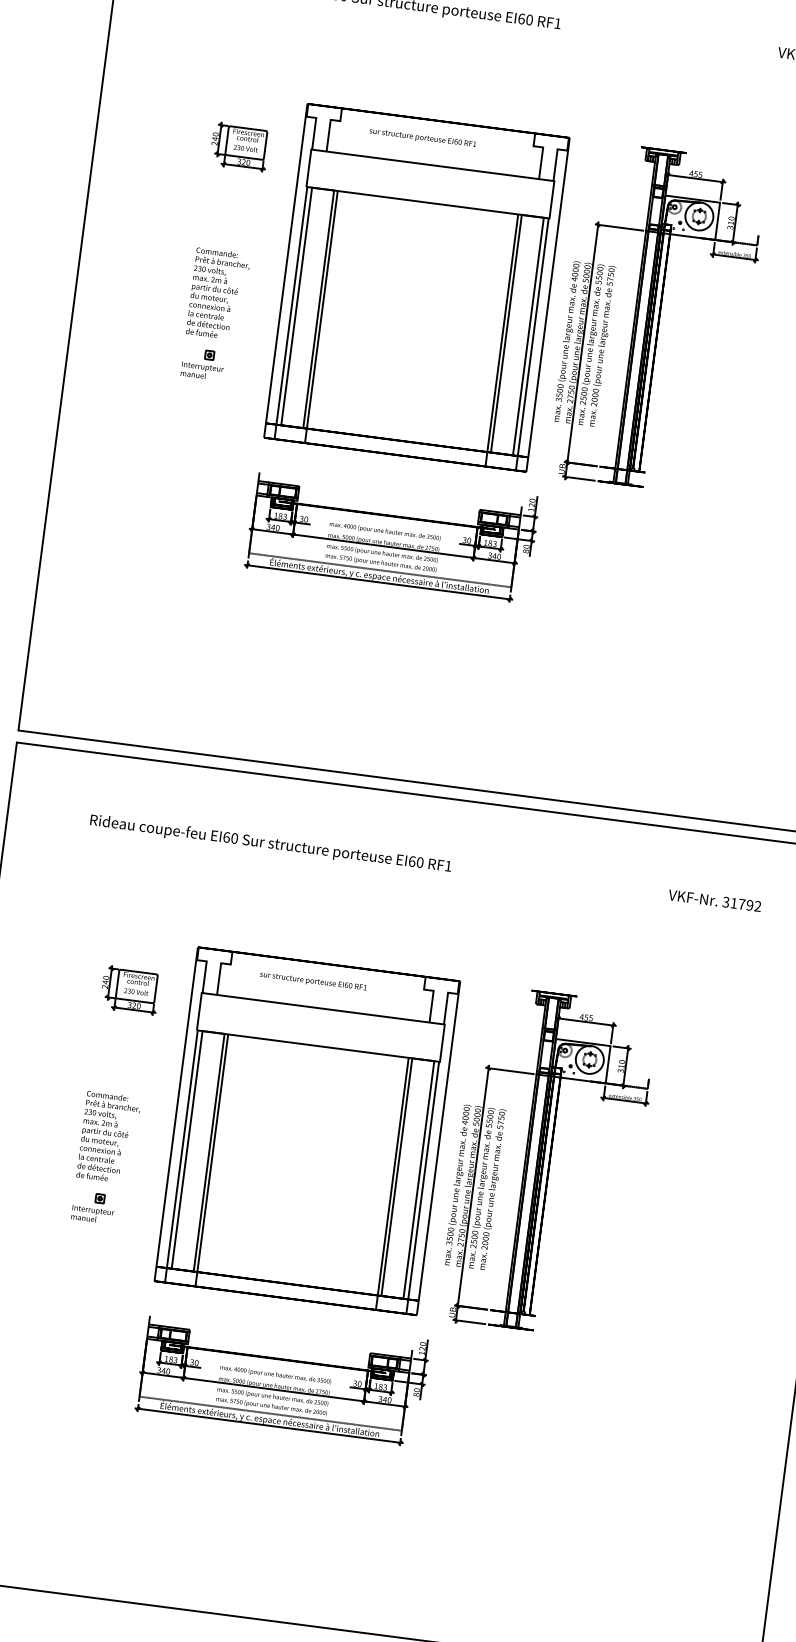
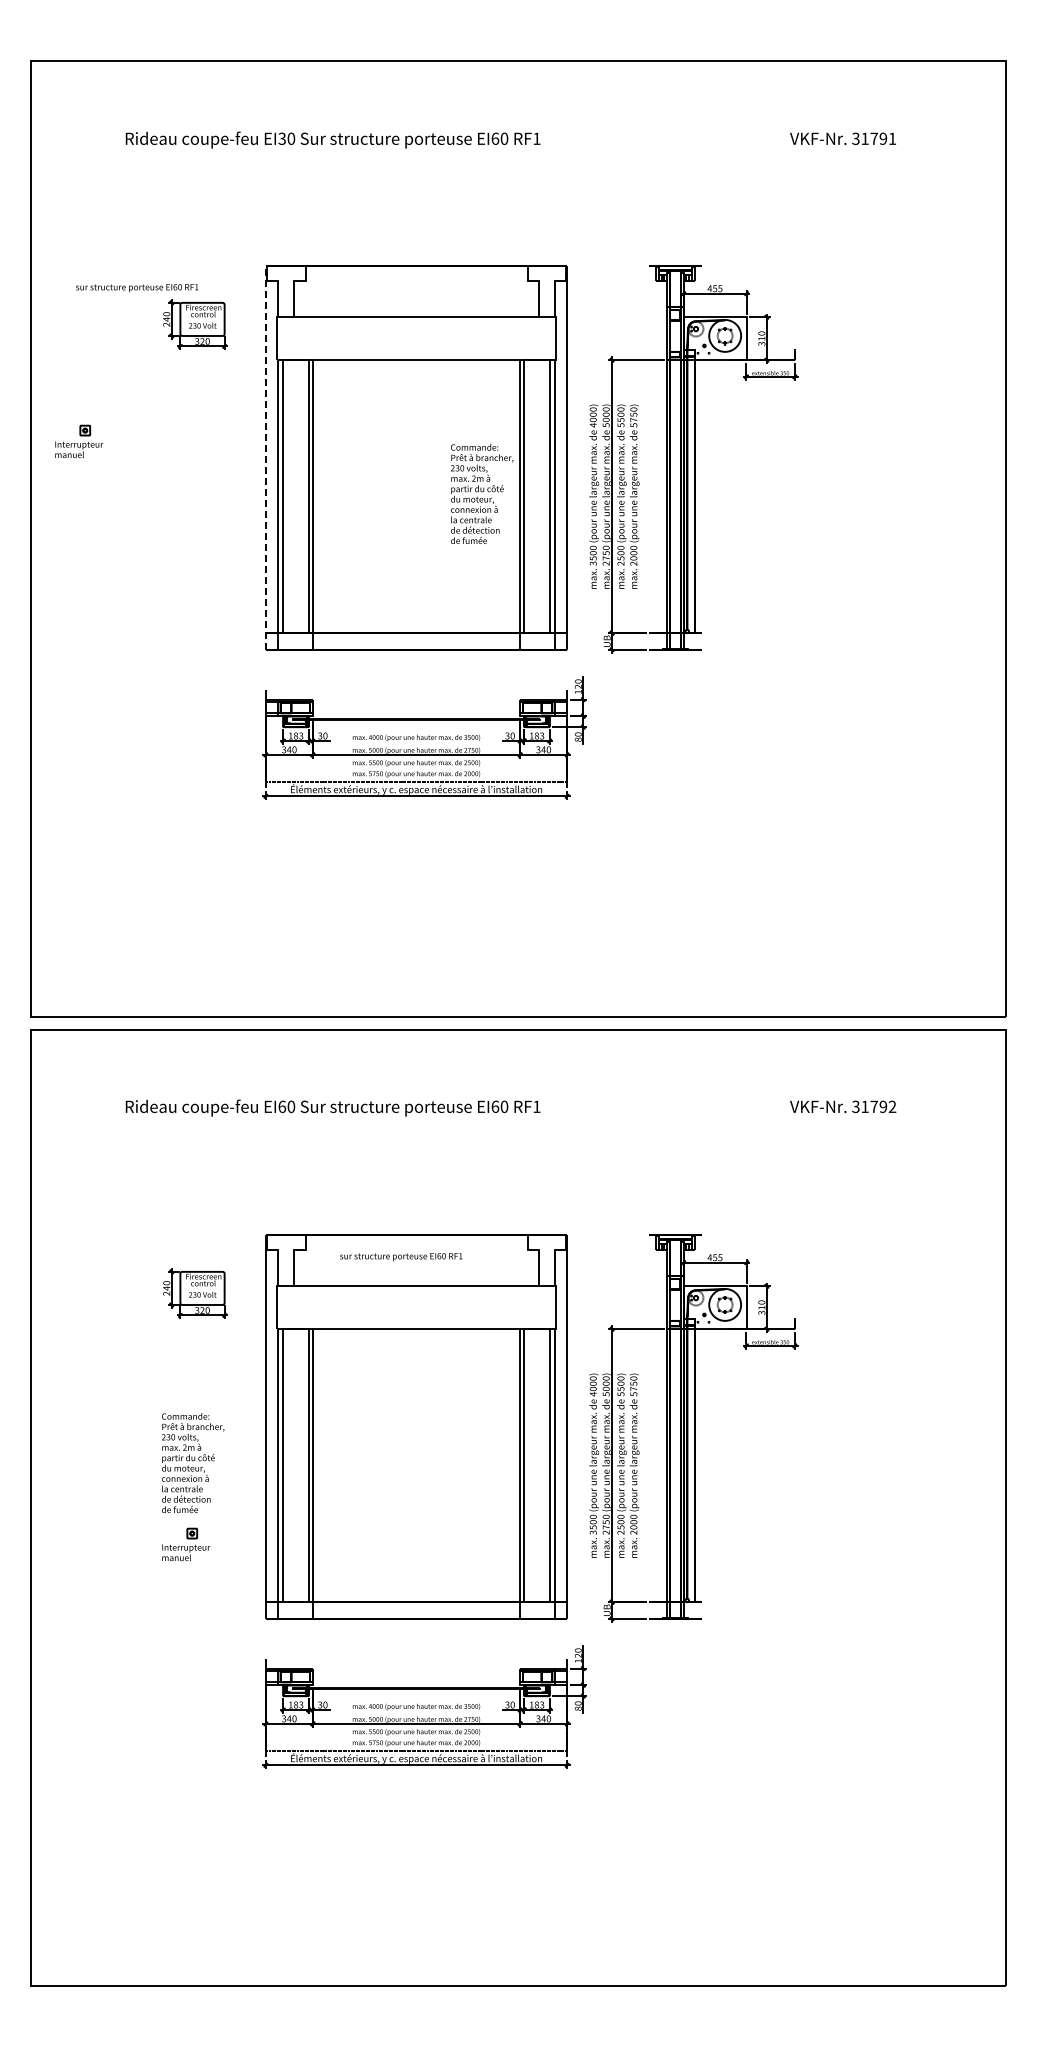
text: (423, 138) -> (137, 288), moved
line: (285, 270) -> (265, 457), solid -> dashed
text: (218, 293) -> (482, 493), moved
part: (203, 363) -> (79, 440), moved

